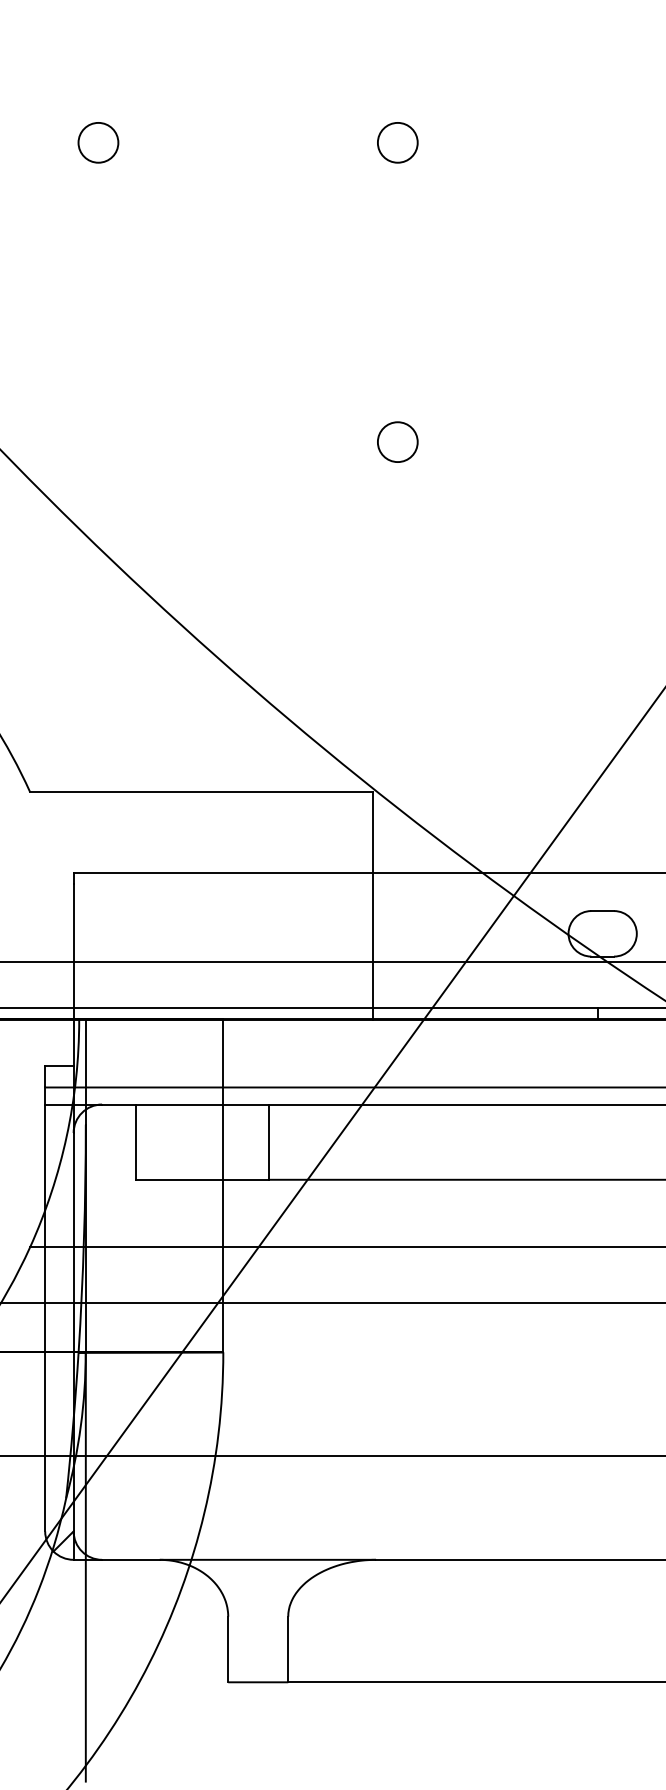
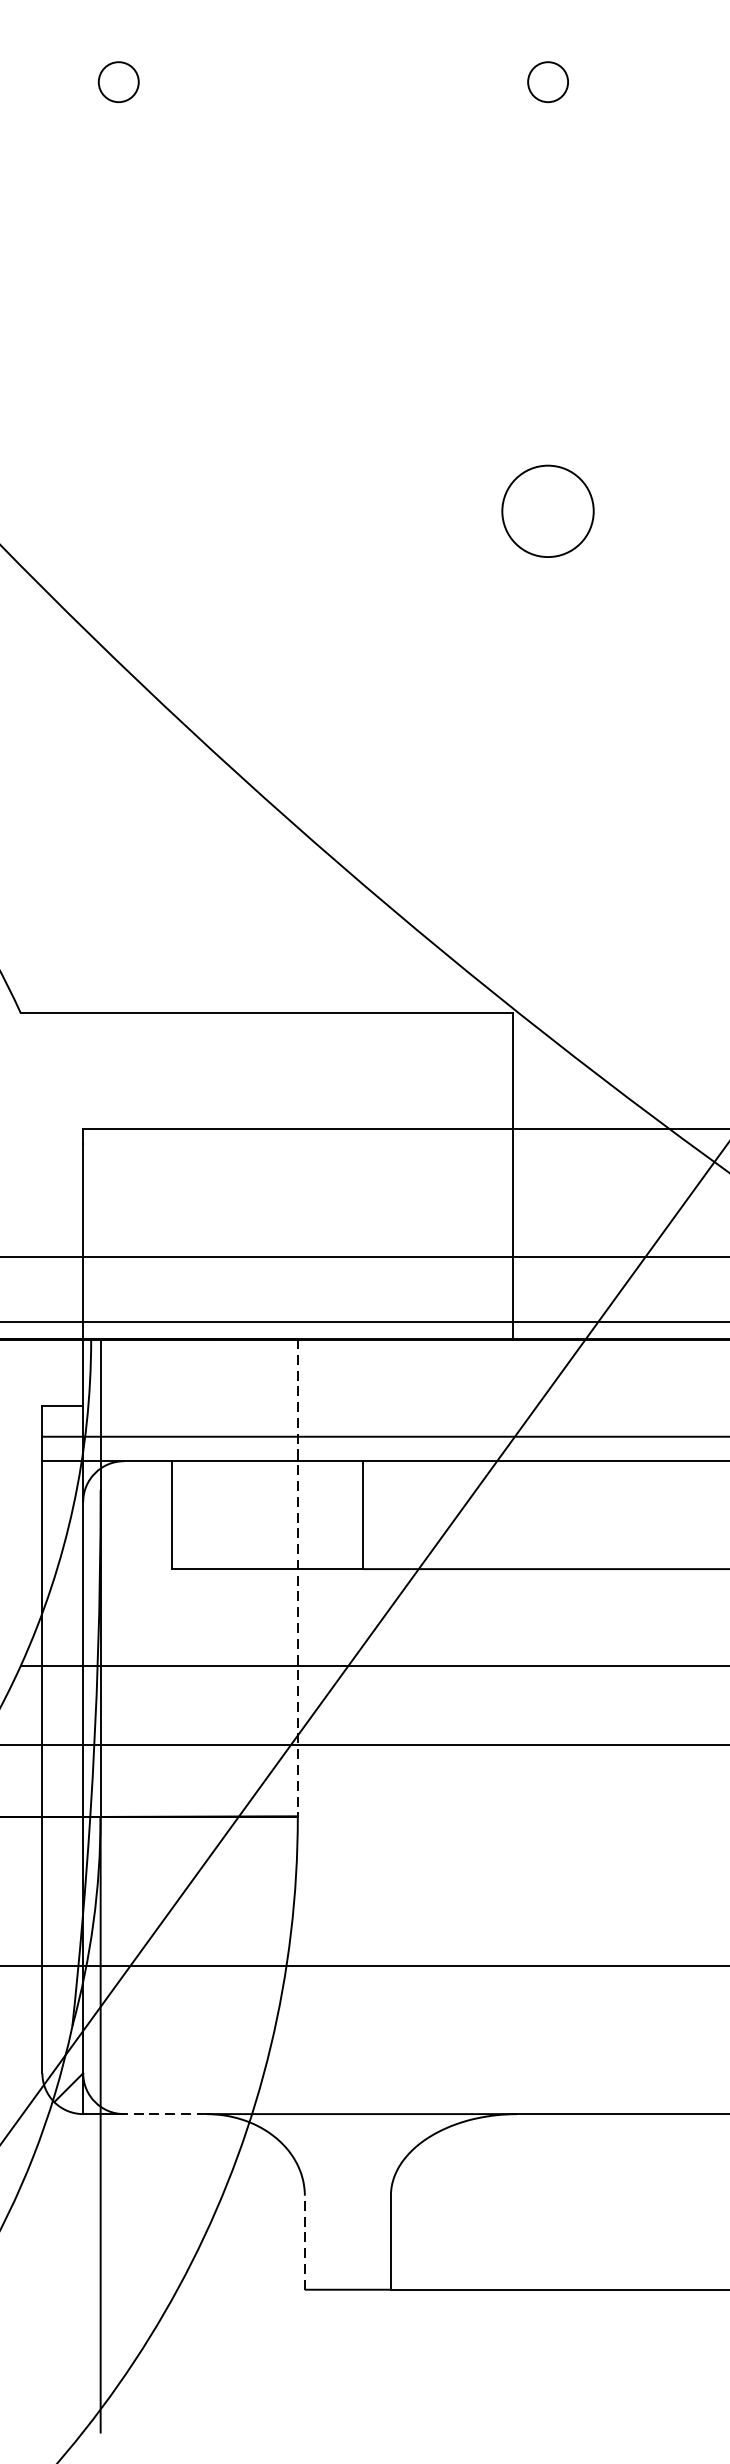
circle: (98, 142) -> (118, 81), size x0.7
circle: (397, 142) -> (547, 81), size x0.7
circle: (397, 442) -> (547, 511), size x1.6
line: (223, 1186) -> (298, 1578), solid -> dashed
line: (130, 1559) -> (164, 2113), solid -> dashed
line: (228, 1649) -> (305, 2242), solid -> dashed

